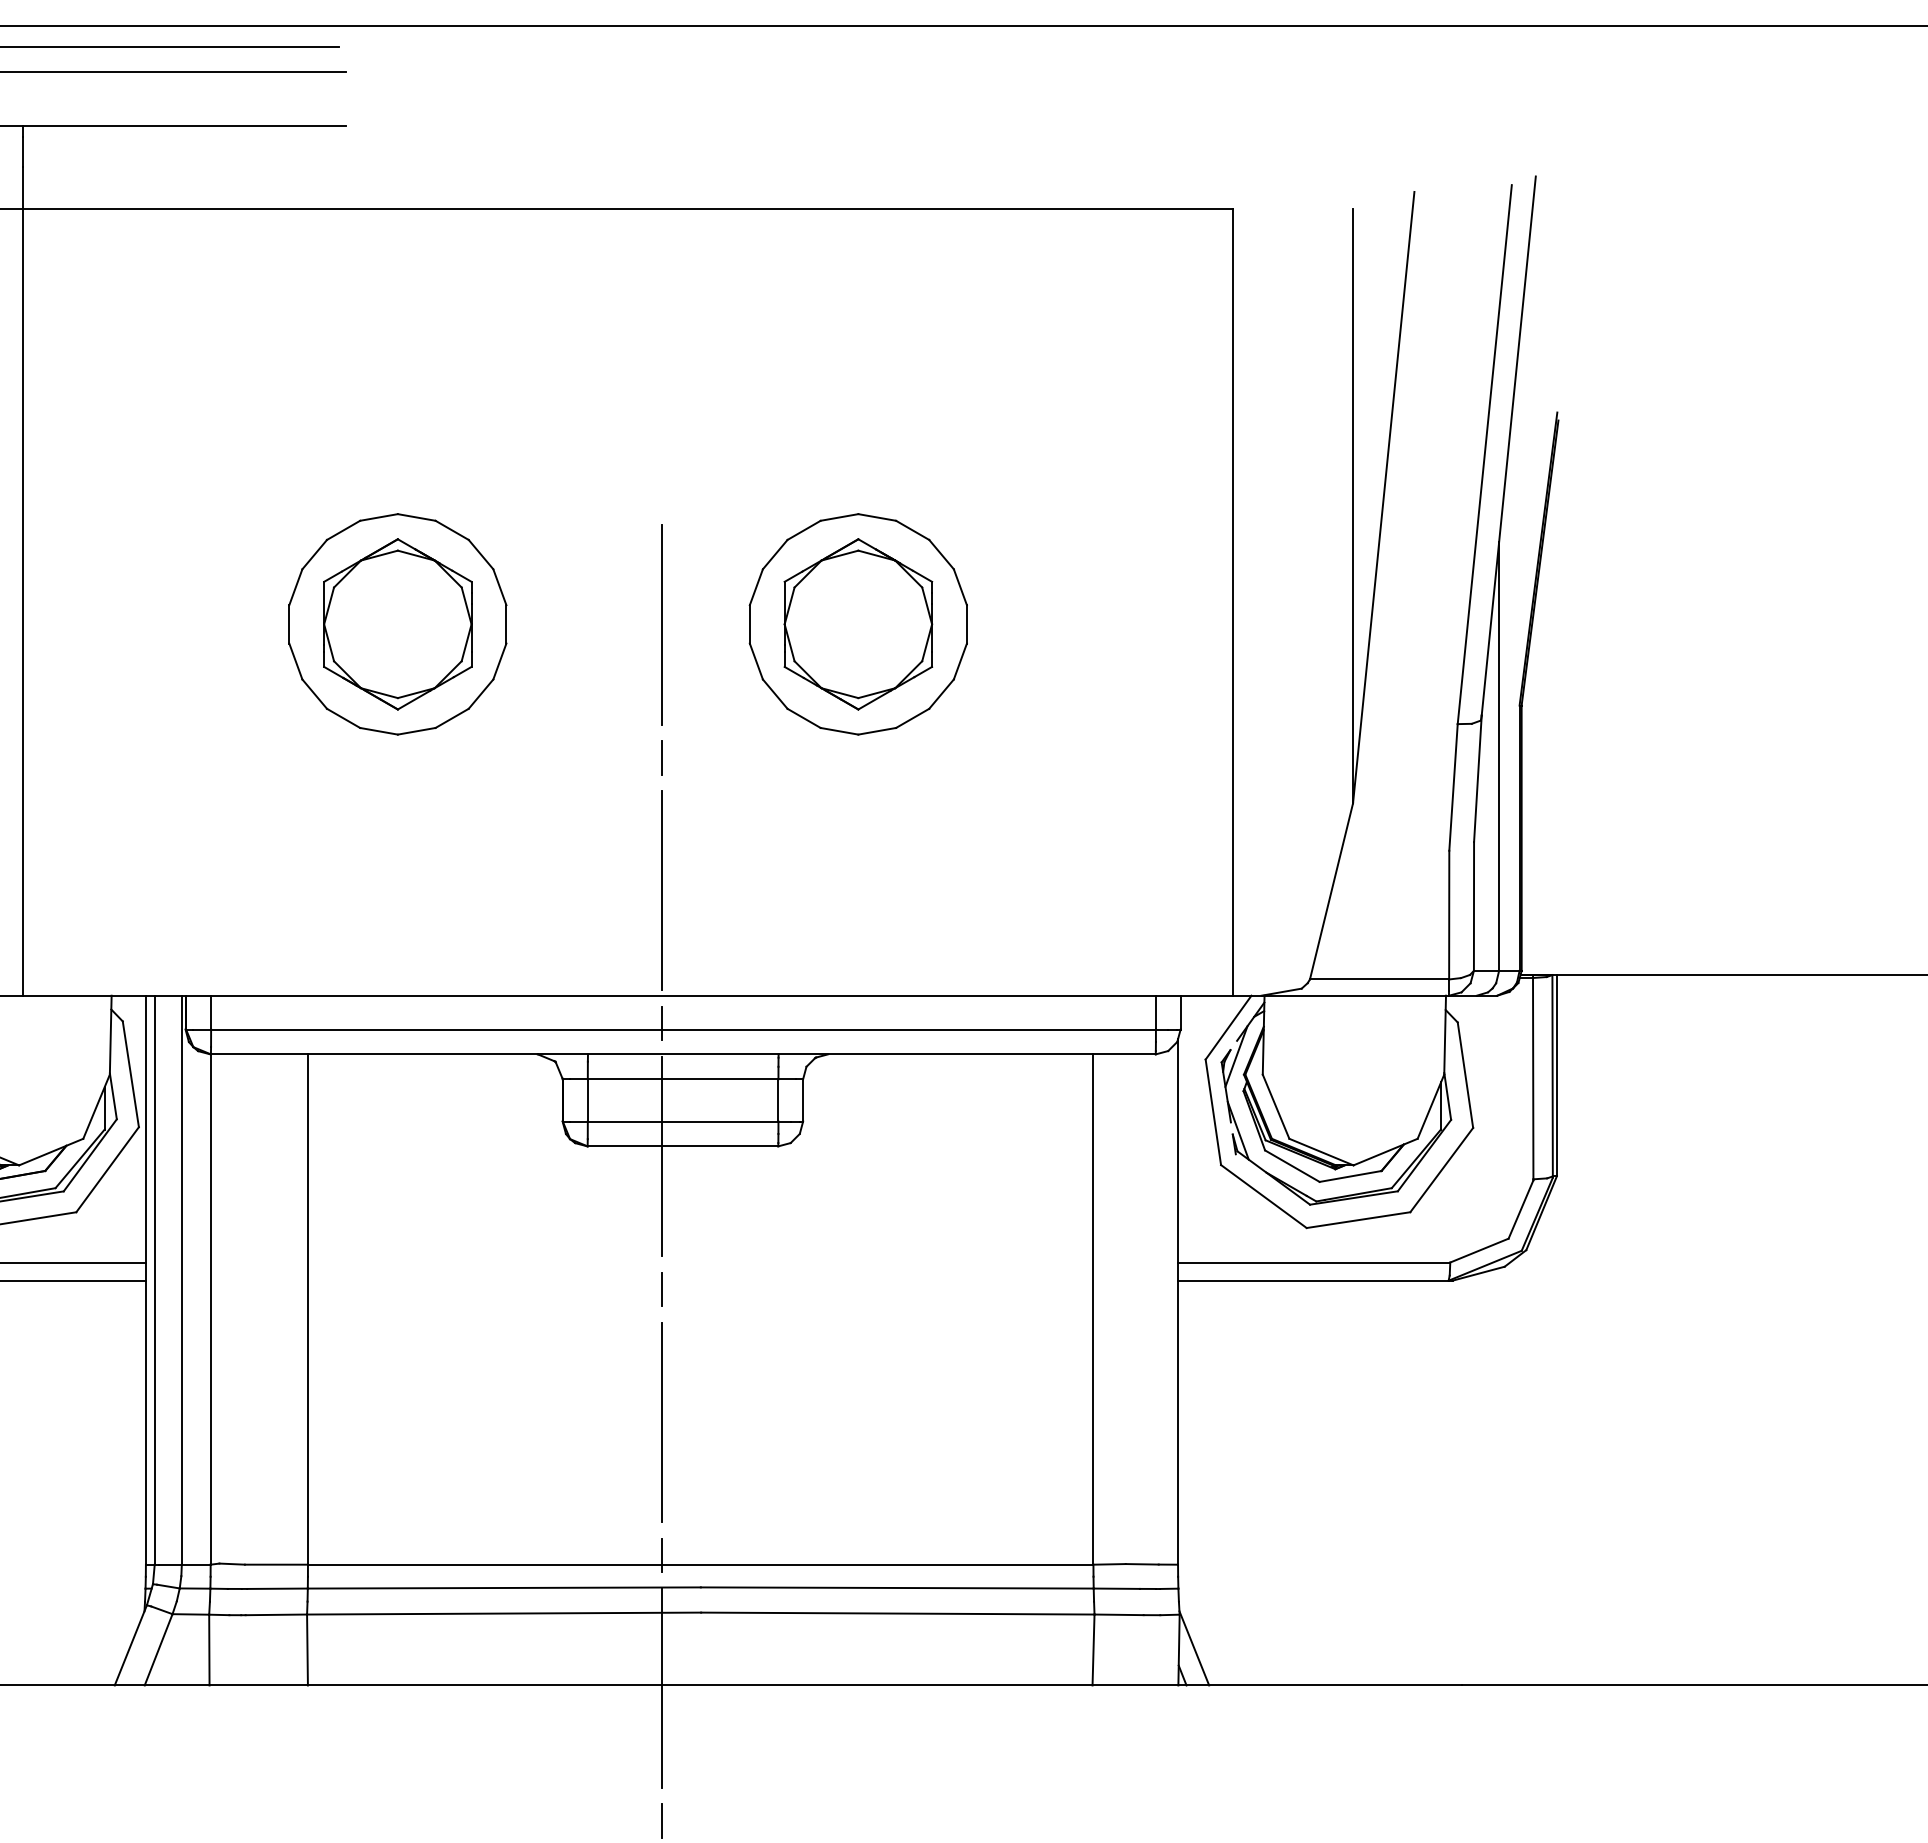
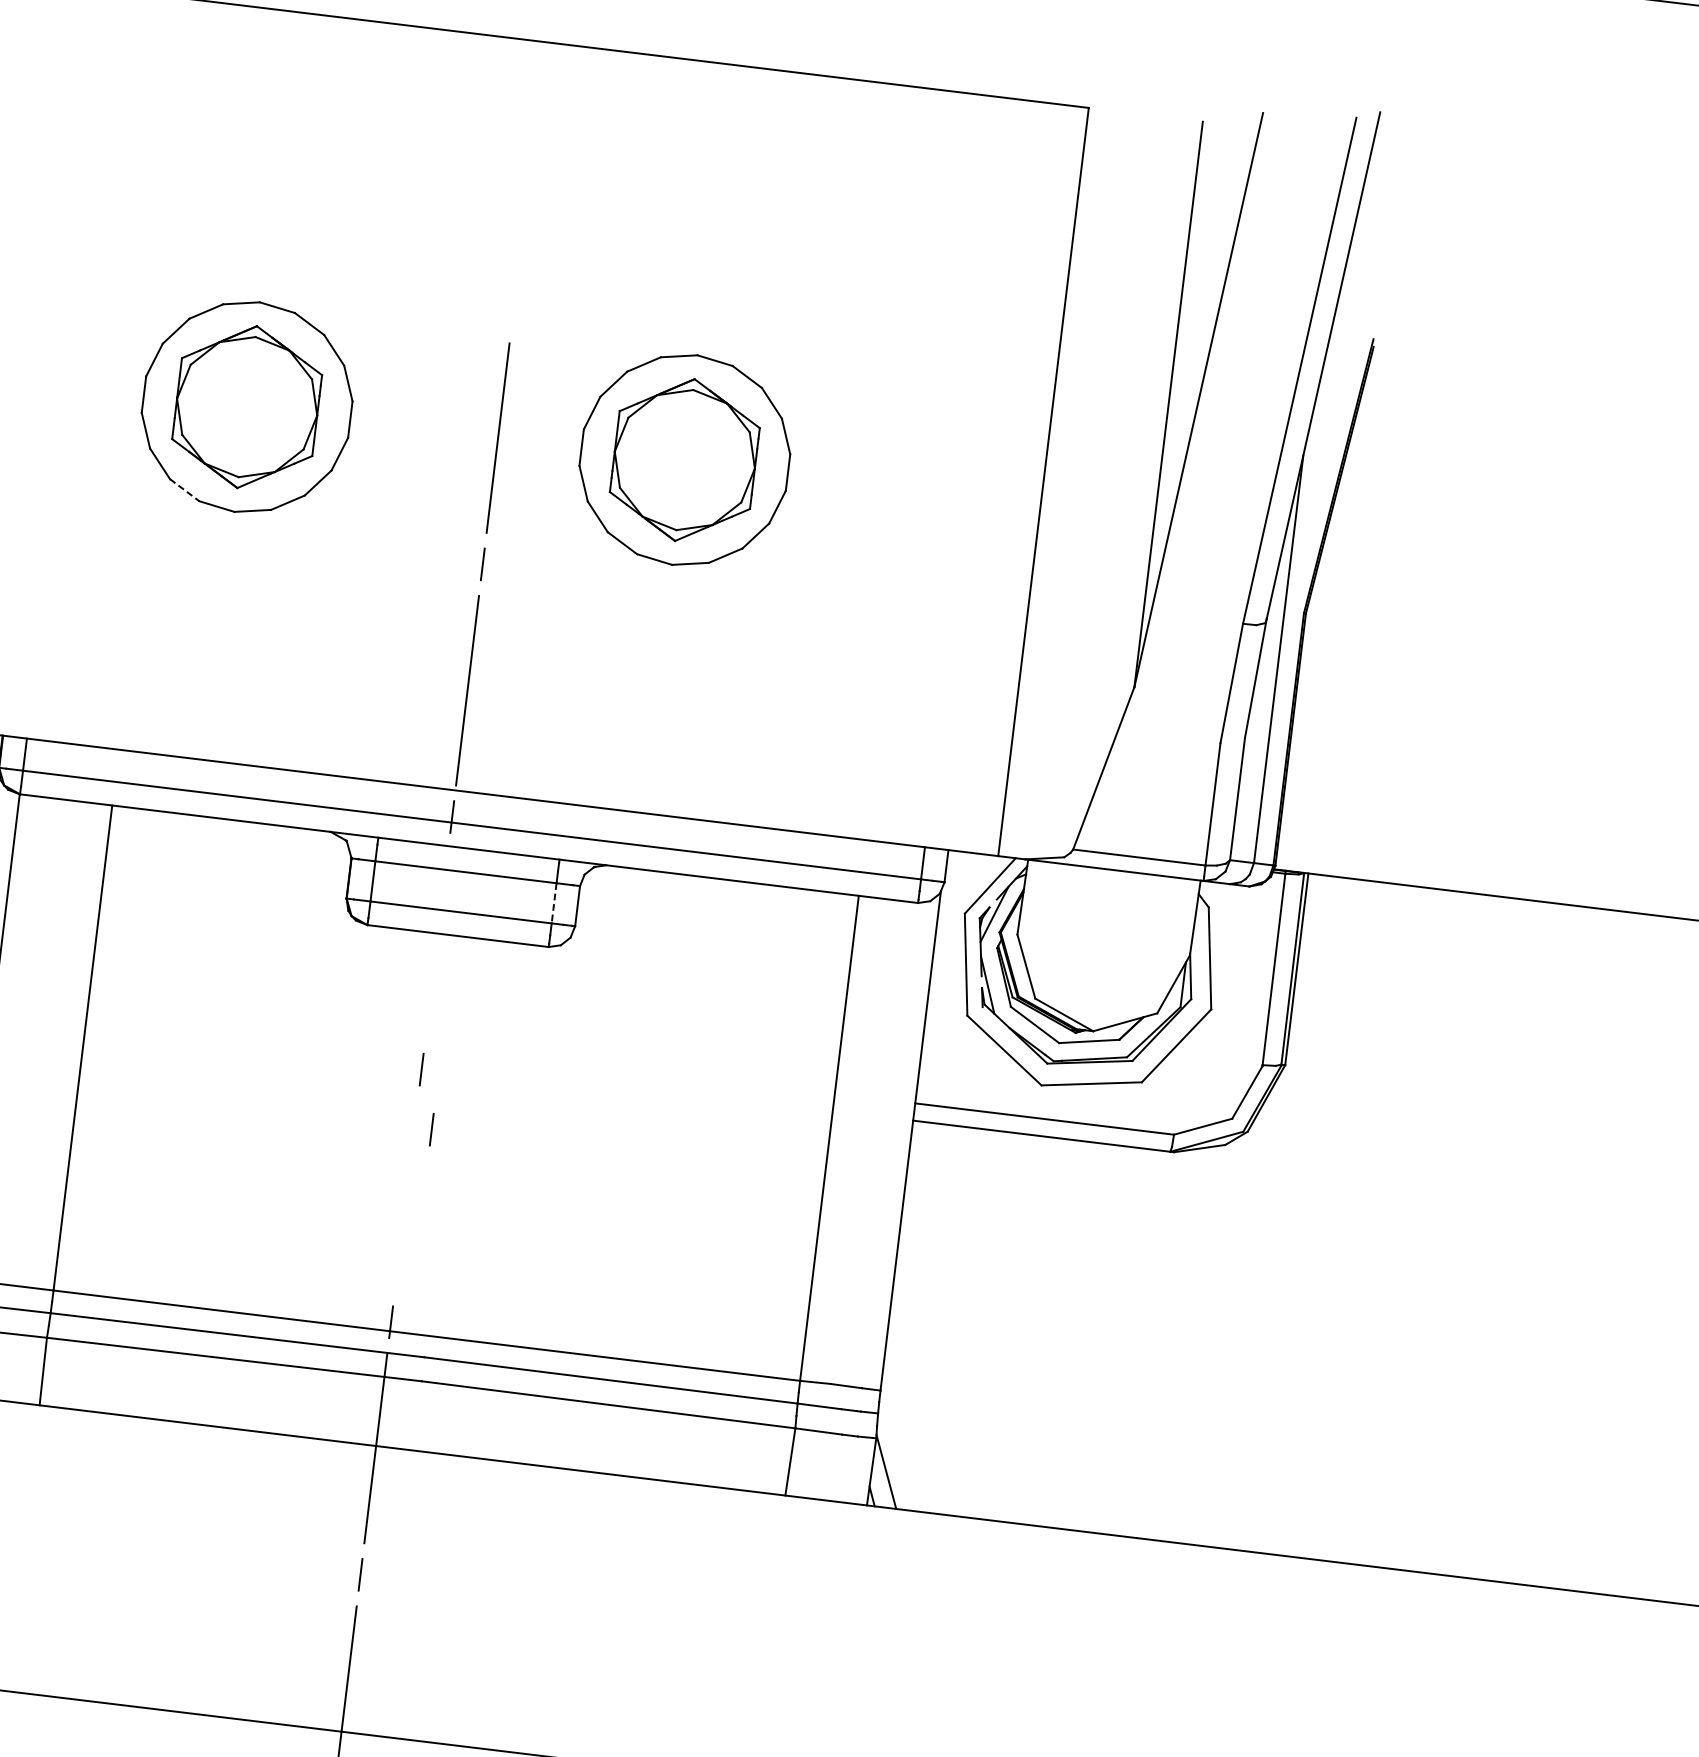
line: (344, 718) -> (185, 490), solid -> dashed
line: (778, 1100) -> (554, 903), solid -> dashed
line: (661, 1156) -> (436, 943), removed
line: (679, 1350) -> (431, 1129), added
line: (661, 1421) -> (406, 1195), removed

